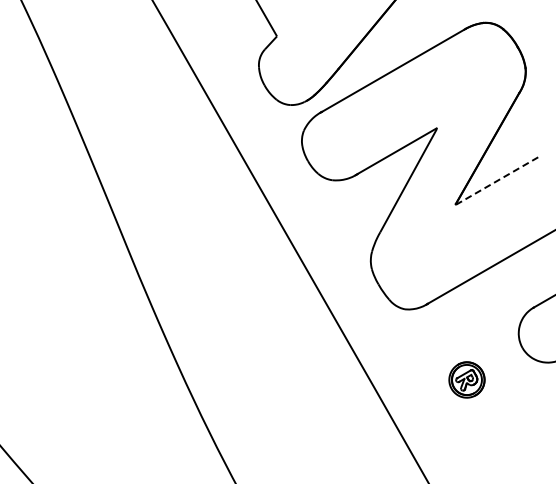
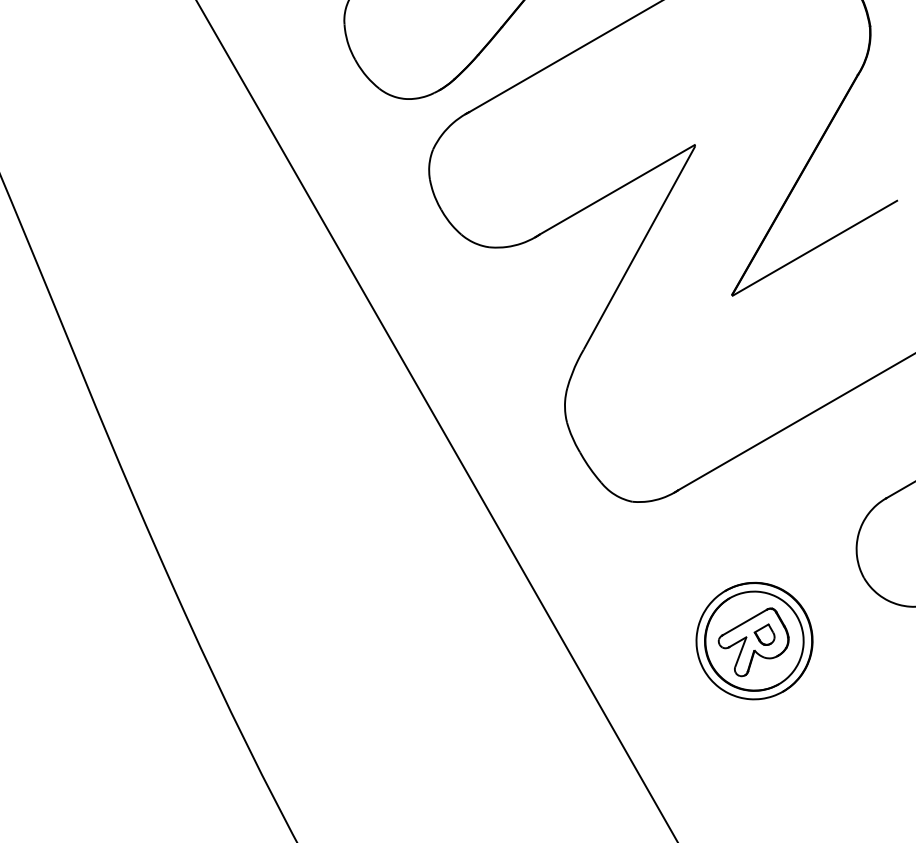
line: (498, 180) -> (816, 247), dashed -> solid
part: (466, 379) -> (753, 640), size x1.67

